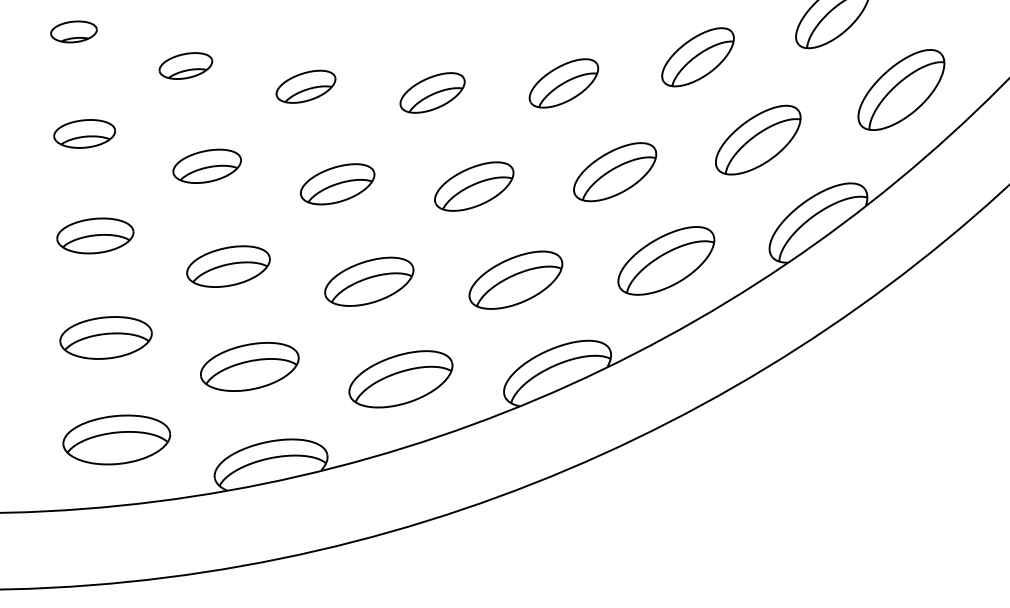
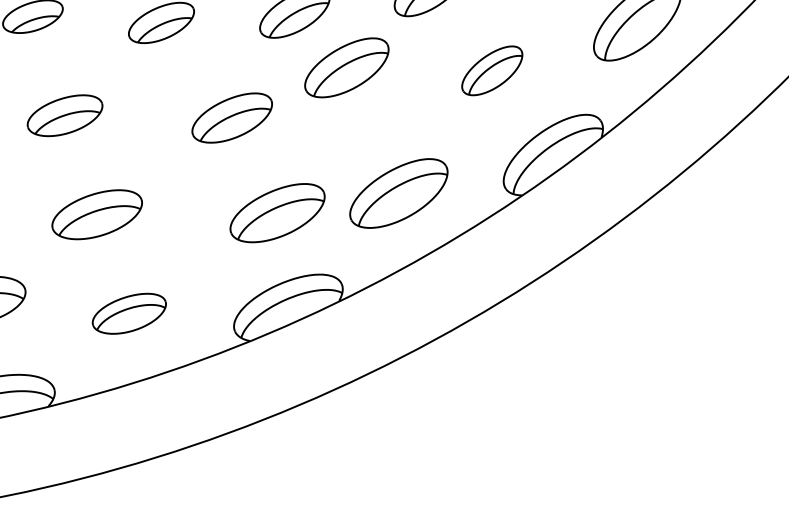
part: (758, 139) -> (492, 70), size x0.7
part: (615, 172) -> (347, 68), moved
part: (474, 186) -> (232, 117), moved
part: (515, 279) -> (277, 212), moved
part: (400, 379) -> (128, 313), size x0.7

